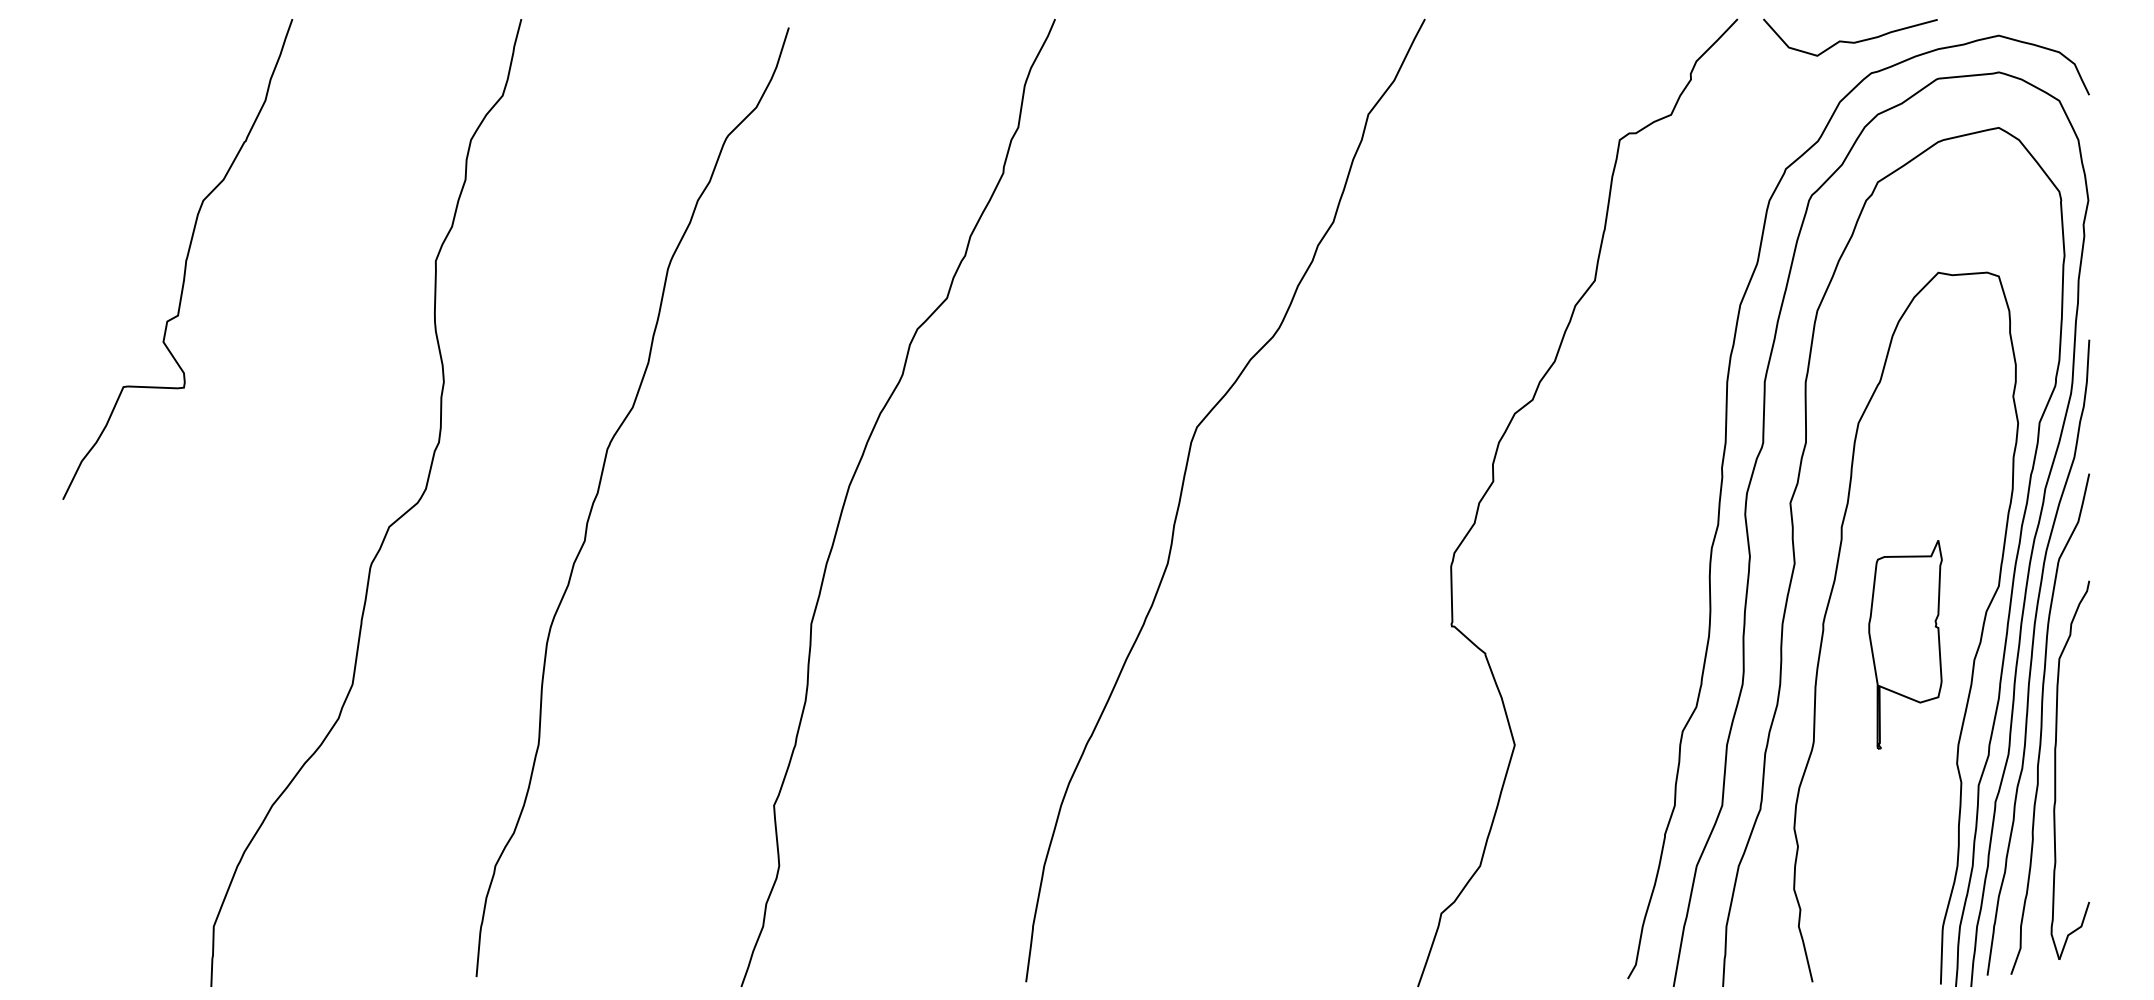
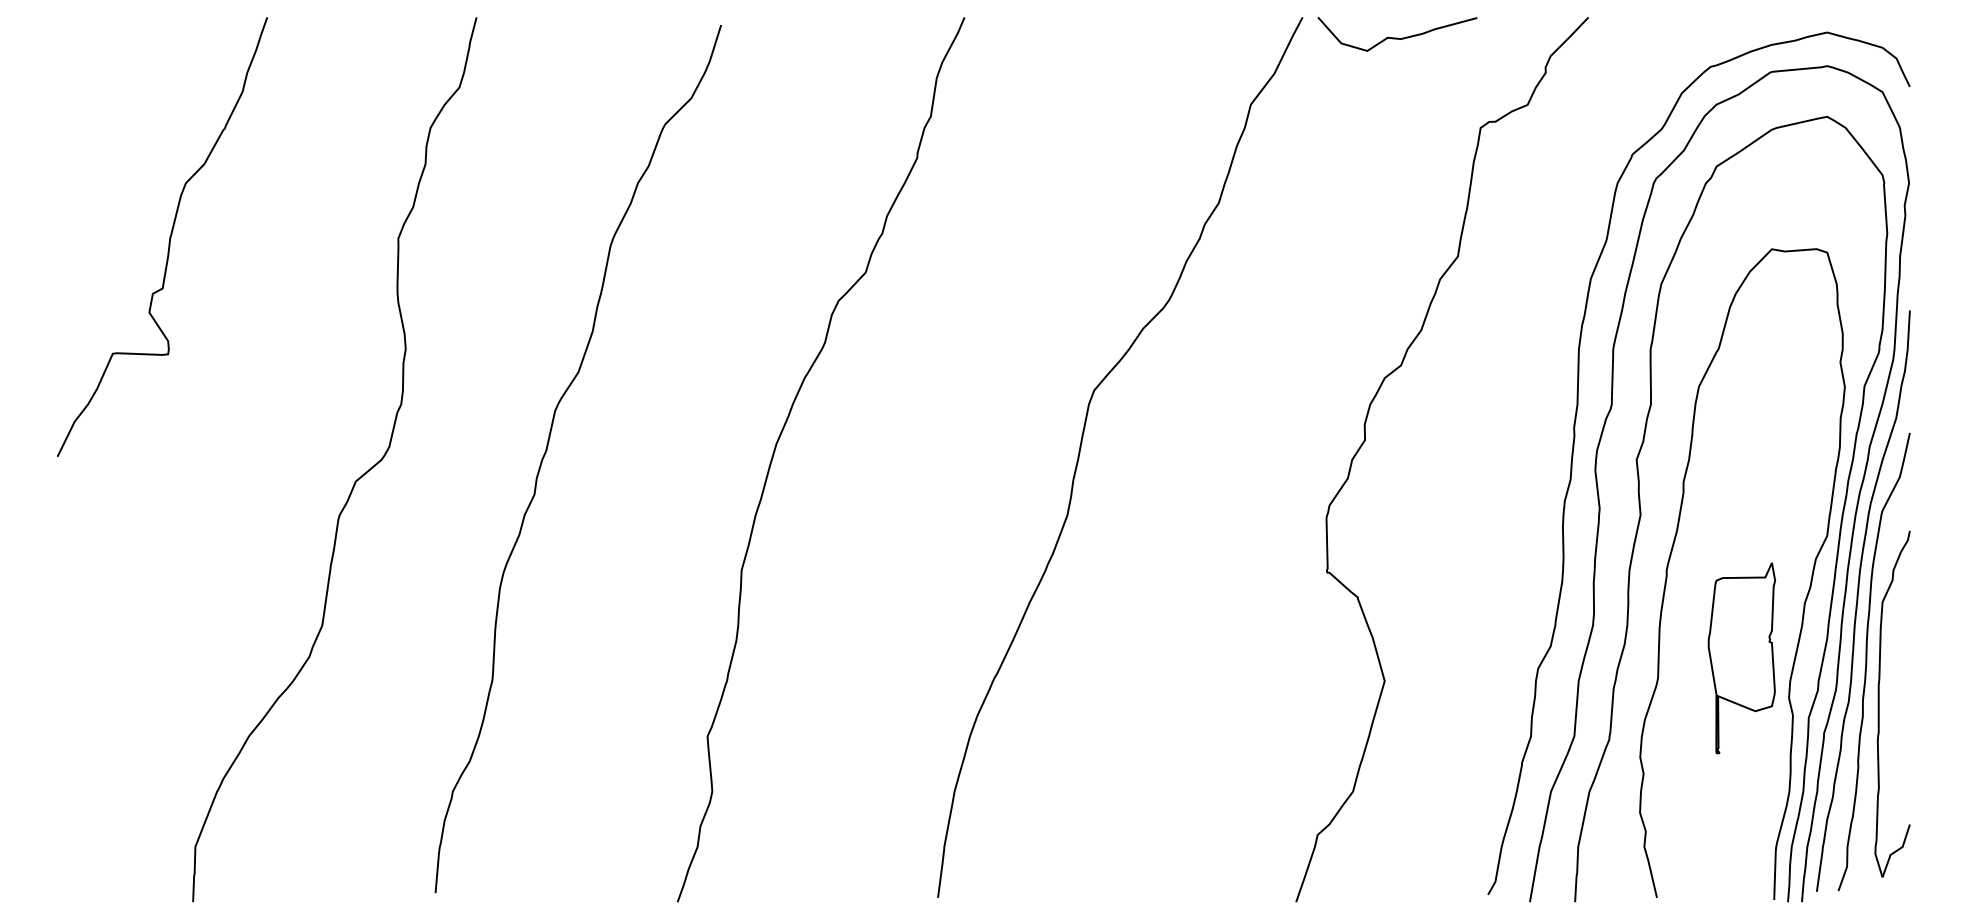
curve: (1850, 41) -> (1397, 37), moved
part: (1905, 644) -> (1741, 658), moved

